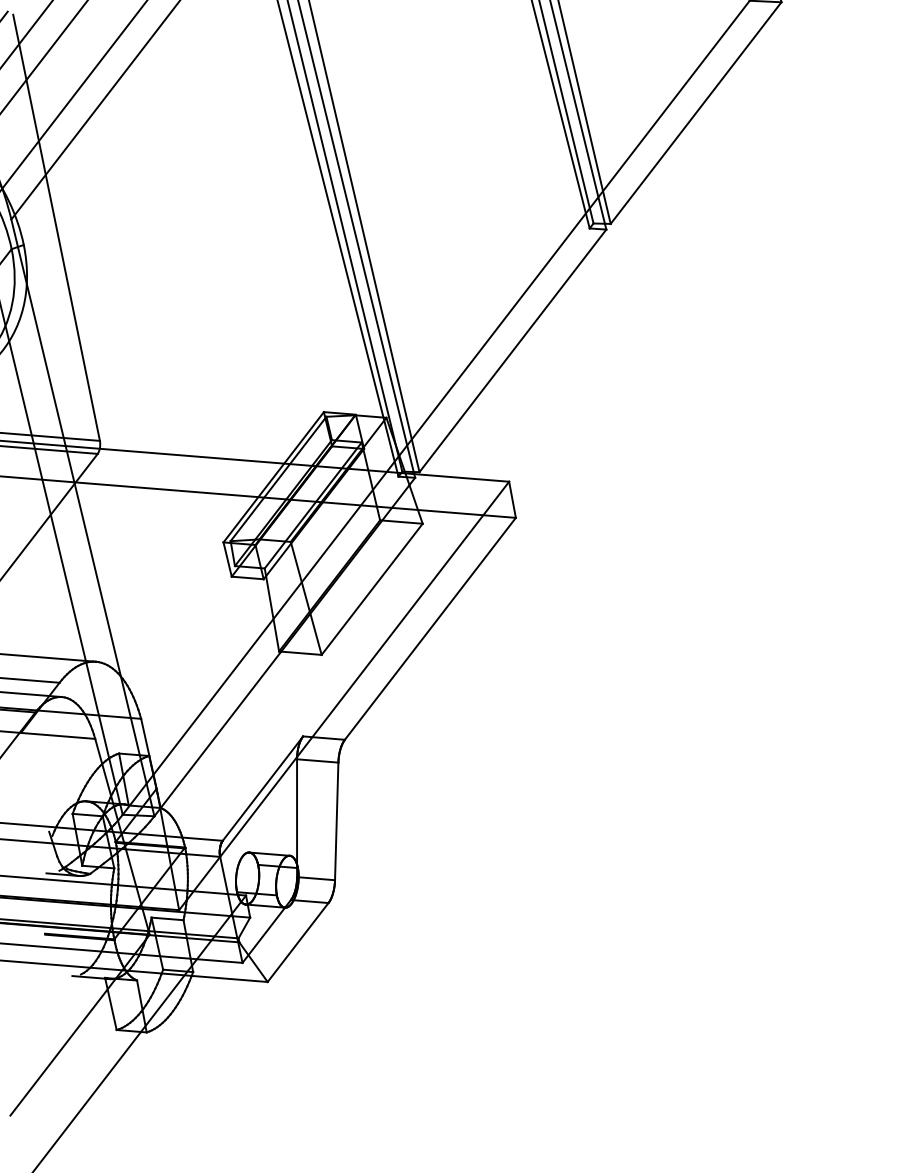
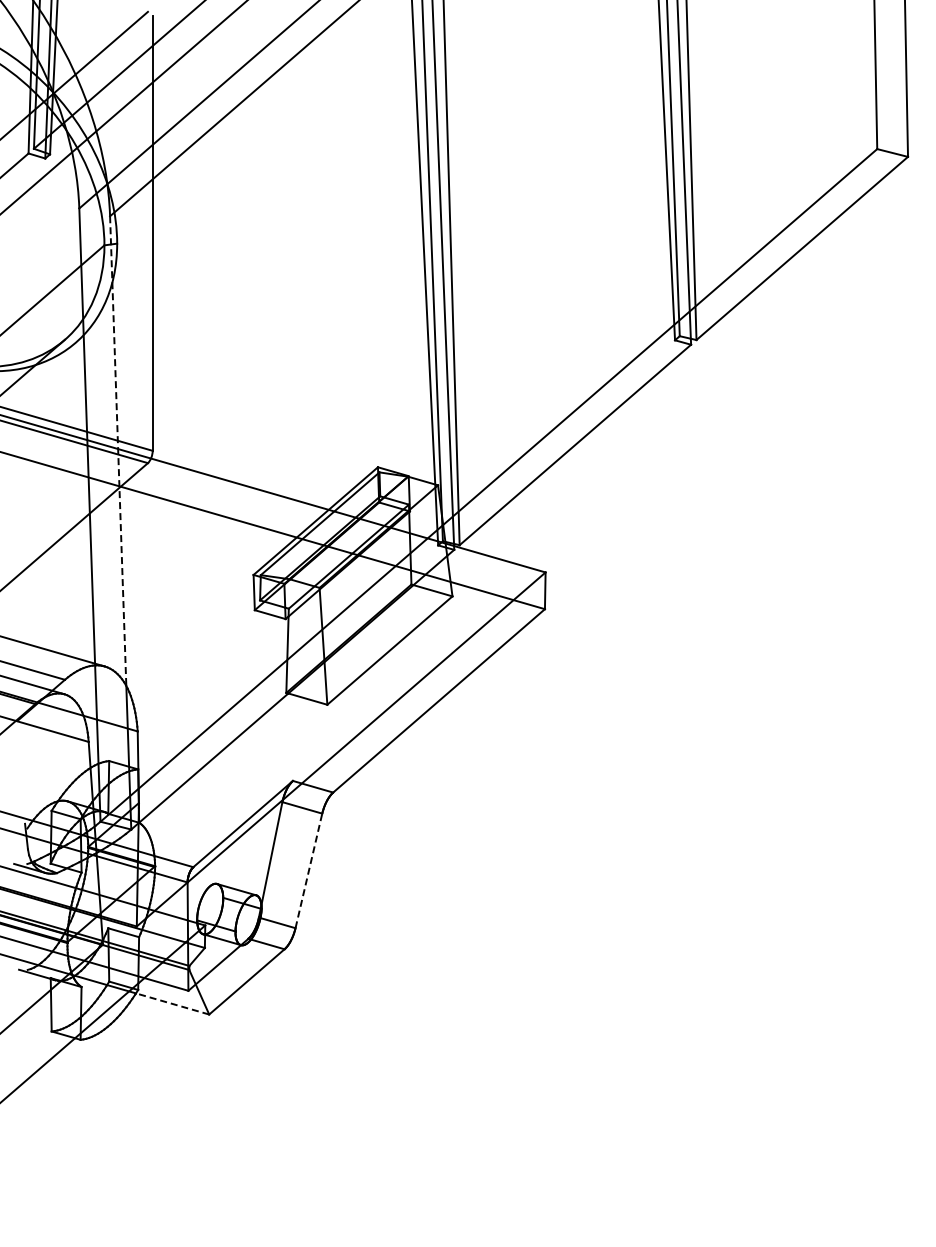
line: (66, 448) -> (118, 451), solid -> dashed
line: (336, 821) -> (308, 870), solid -> dashed
line: (229, 978) -> (172, 1003), solid -> dashed

